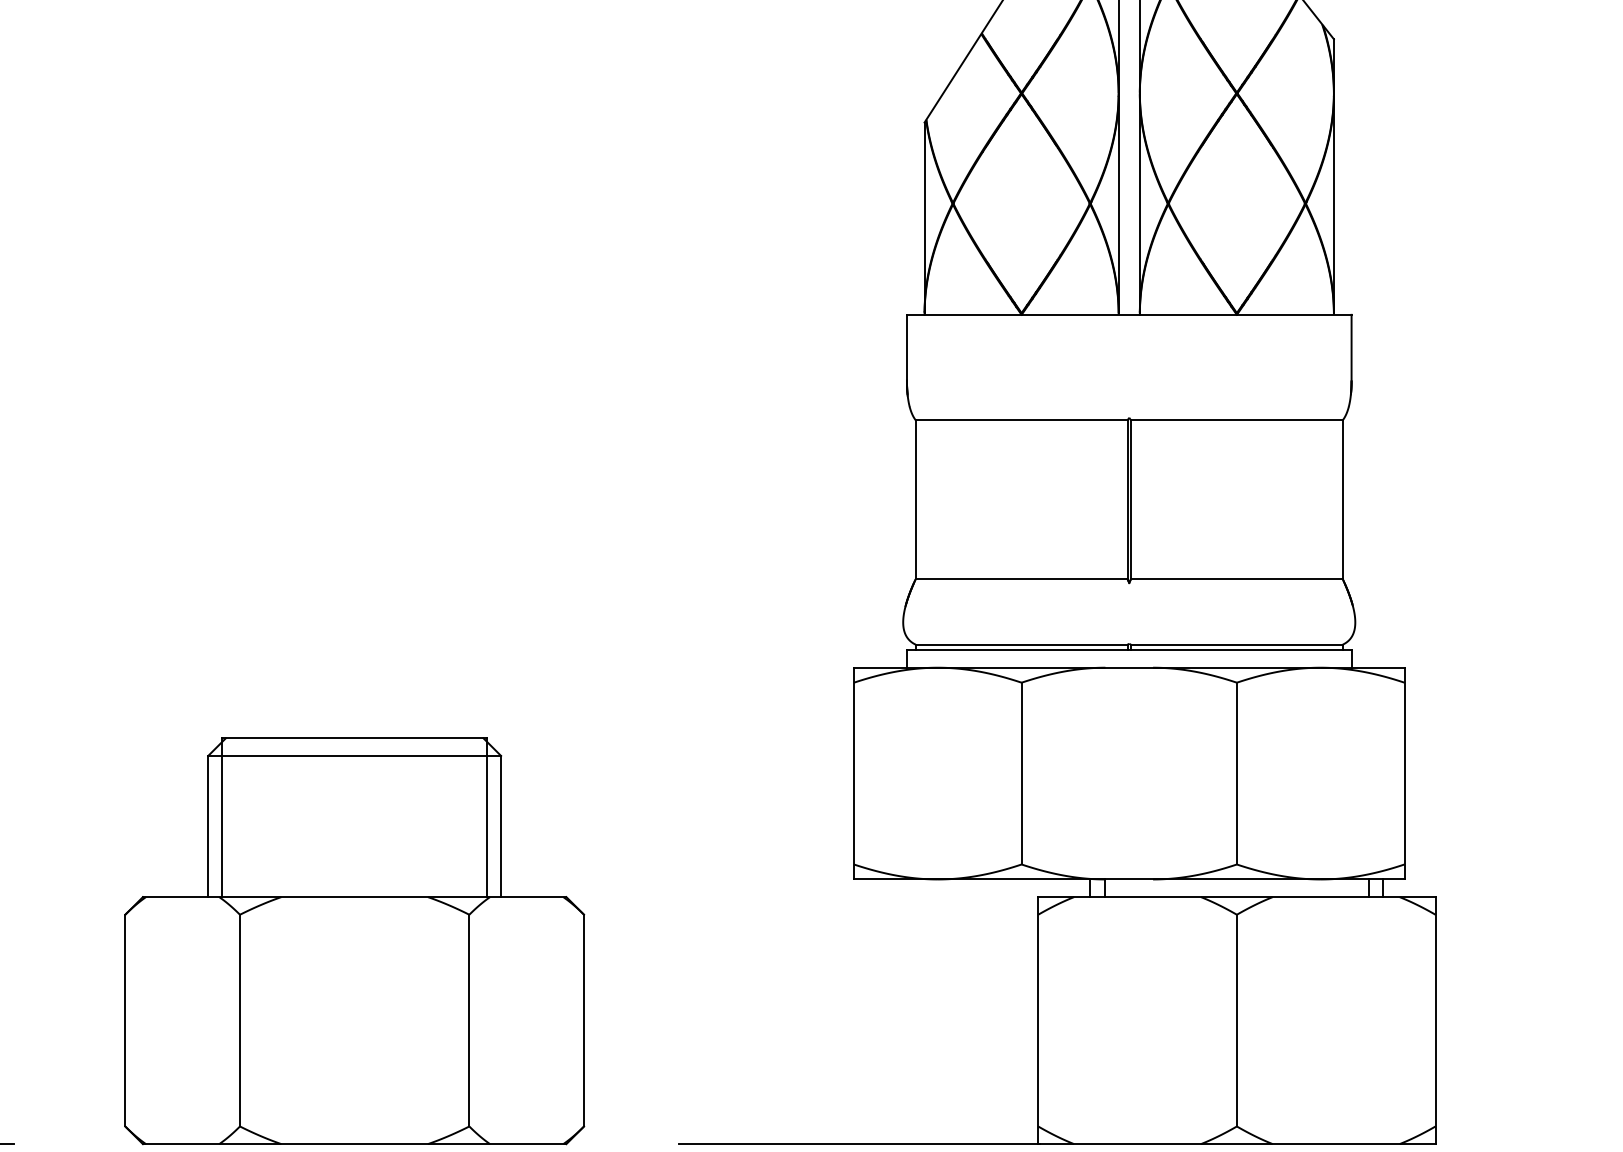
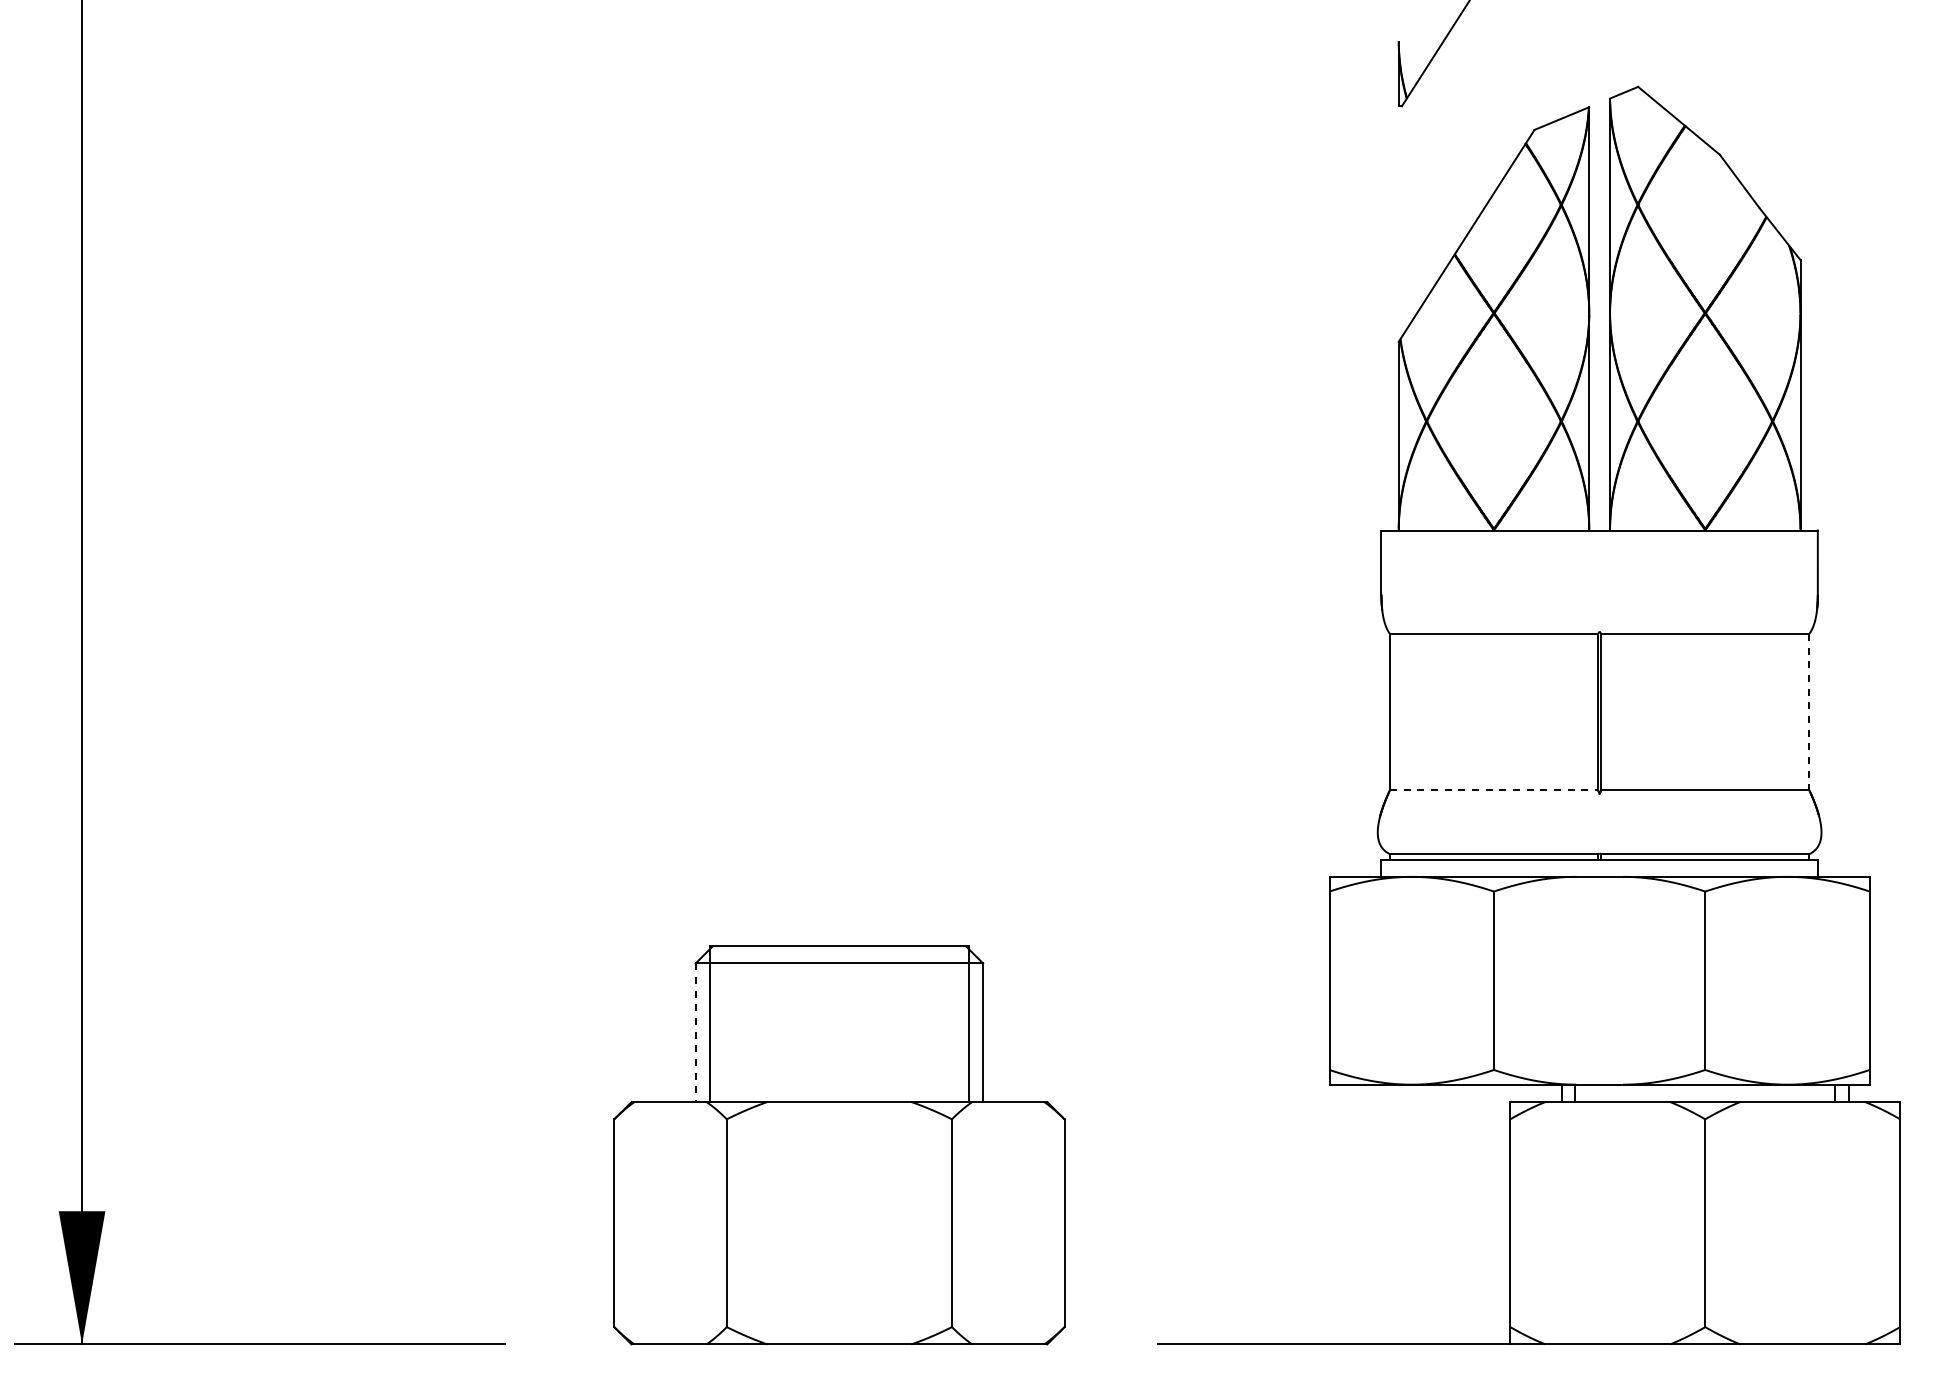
line: (1343, 499) -> (1809, 711), solid -> dashed
line: (1022, 578) -> (1494, 789), solid -> dashed
line: (208, 827) -> (695, 1033), solid -> dashed

